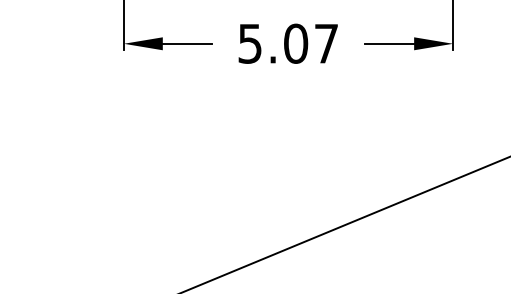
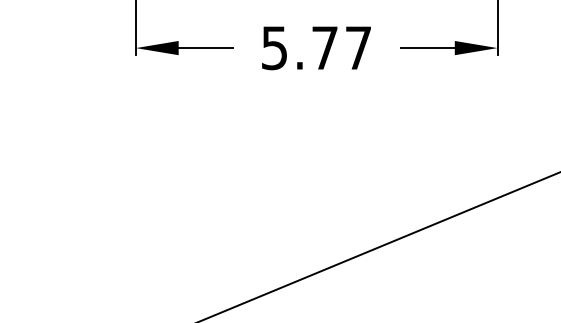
text: (296, 43) -> (325, 47), 5.07 -> 5.77

